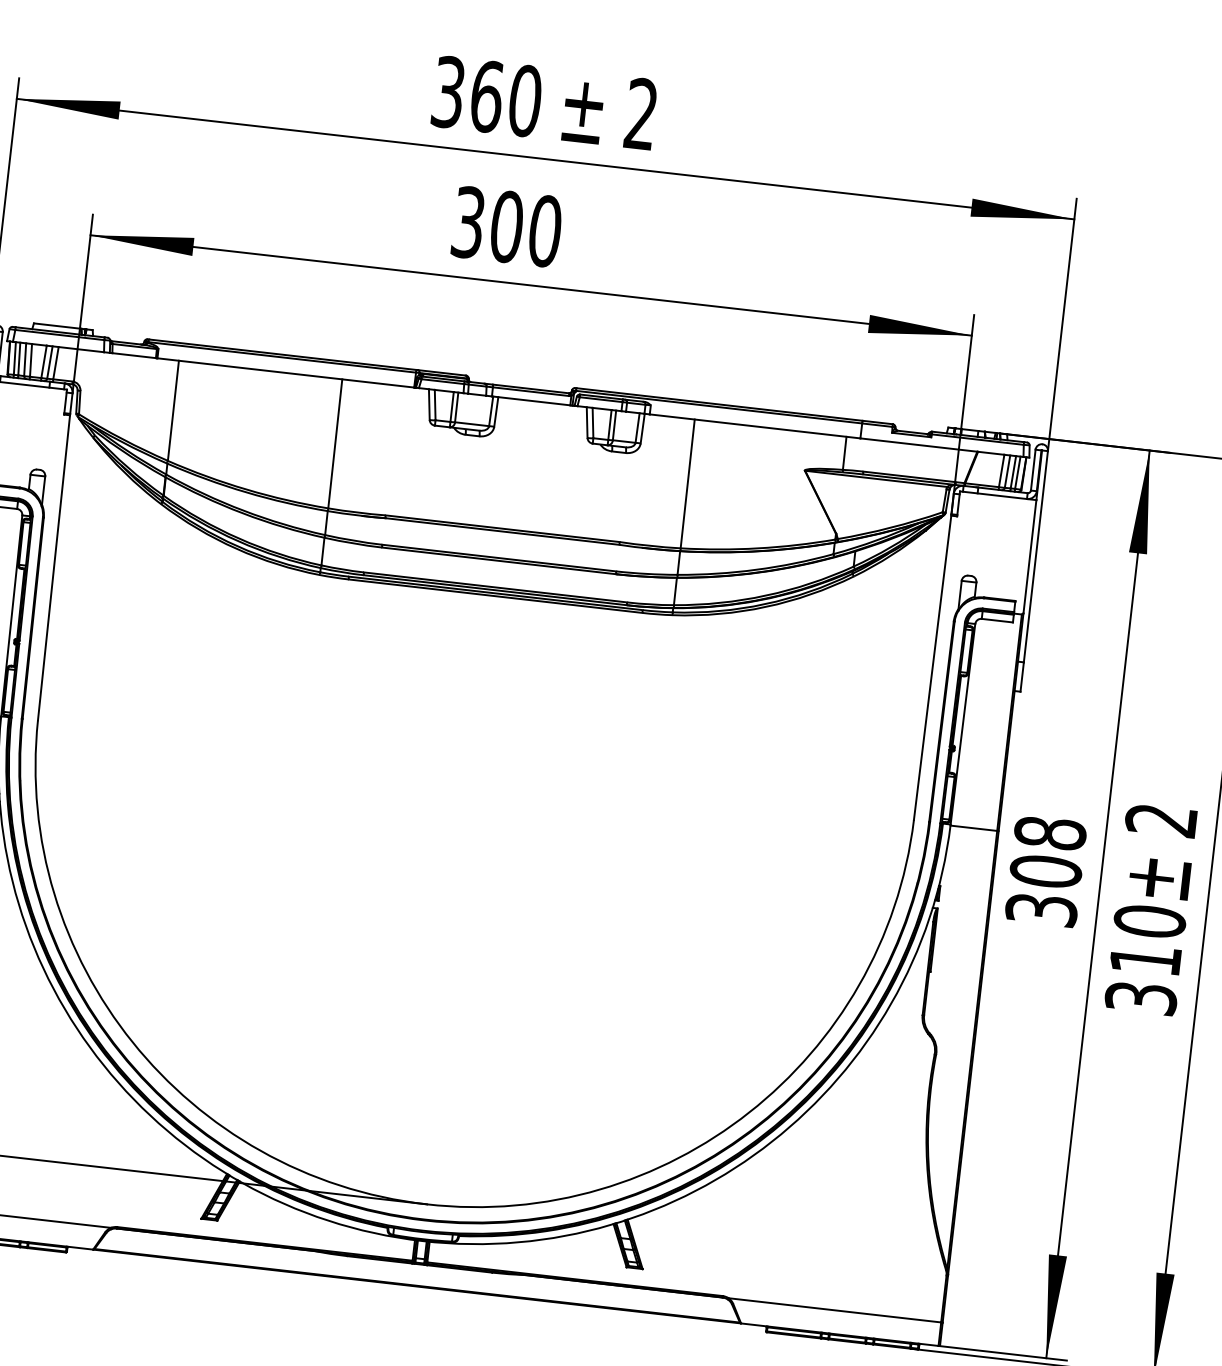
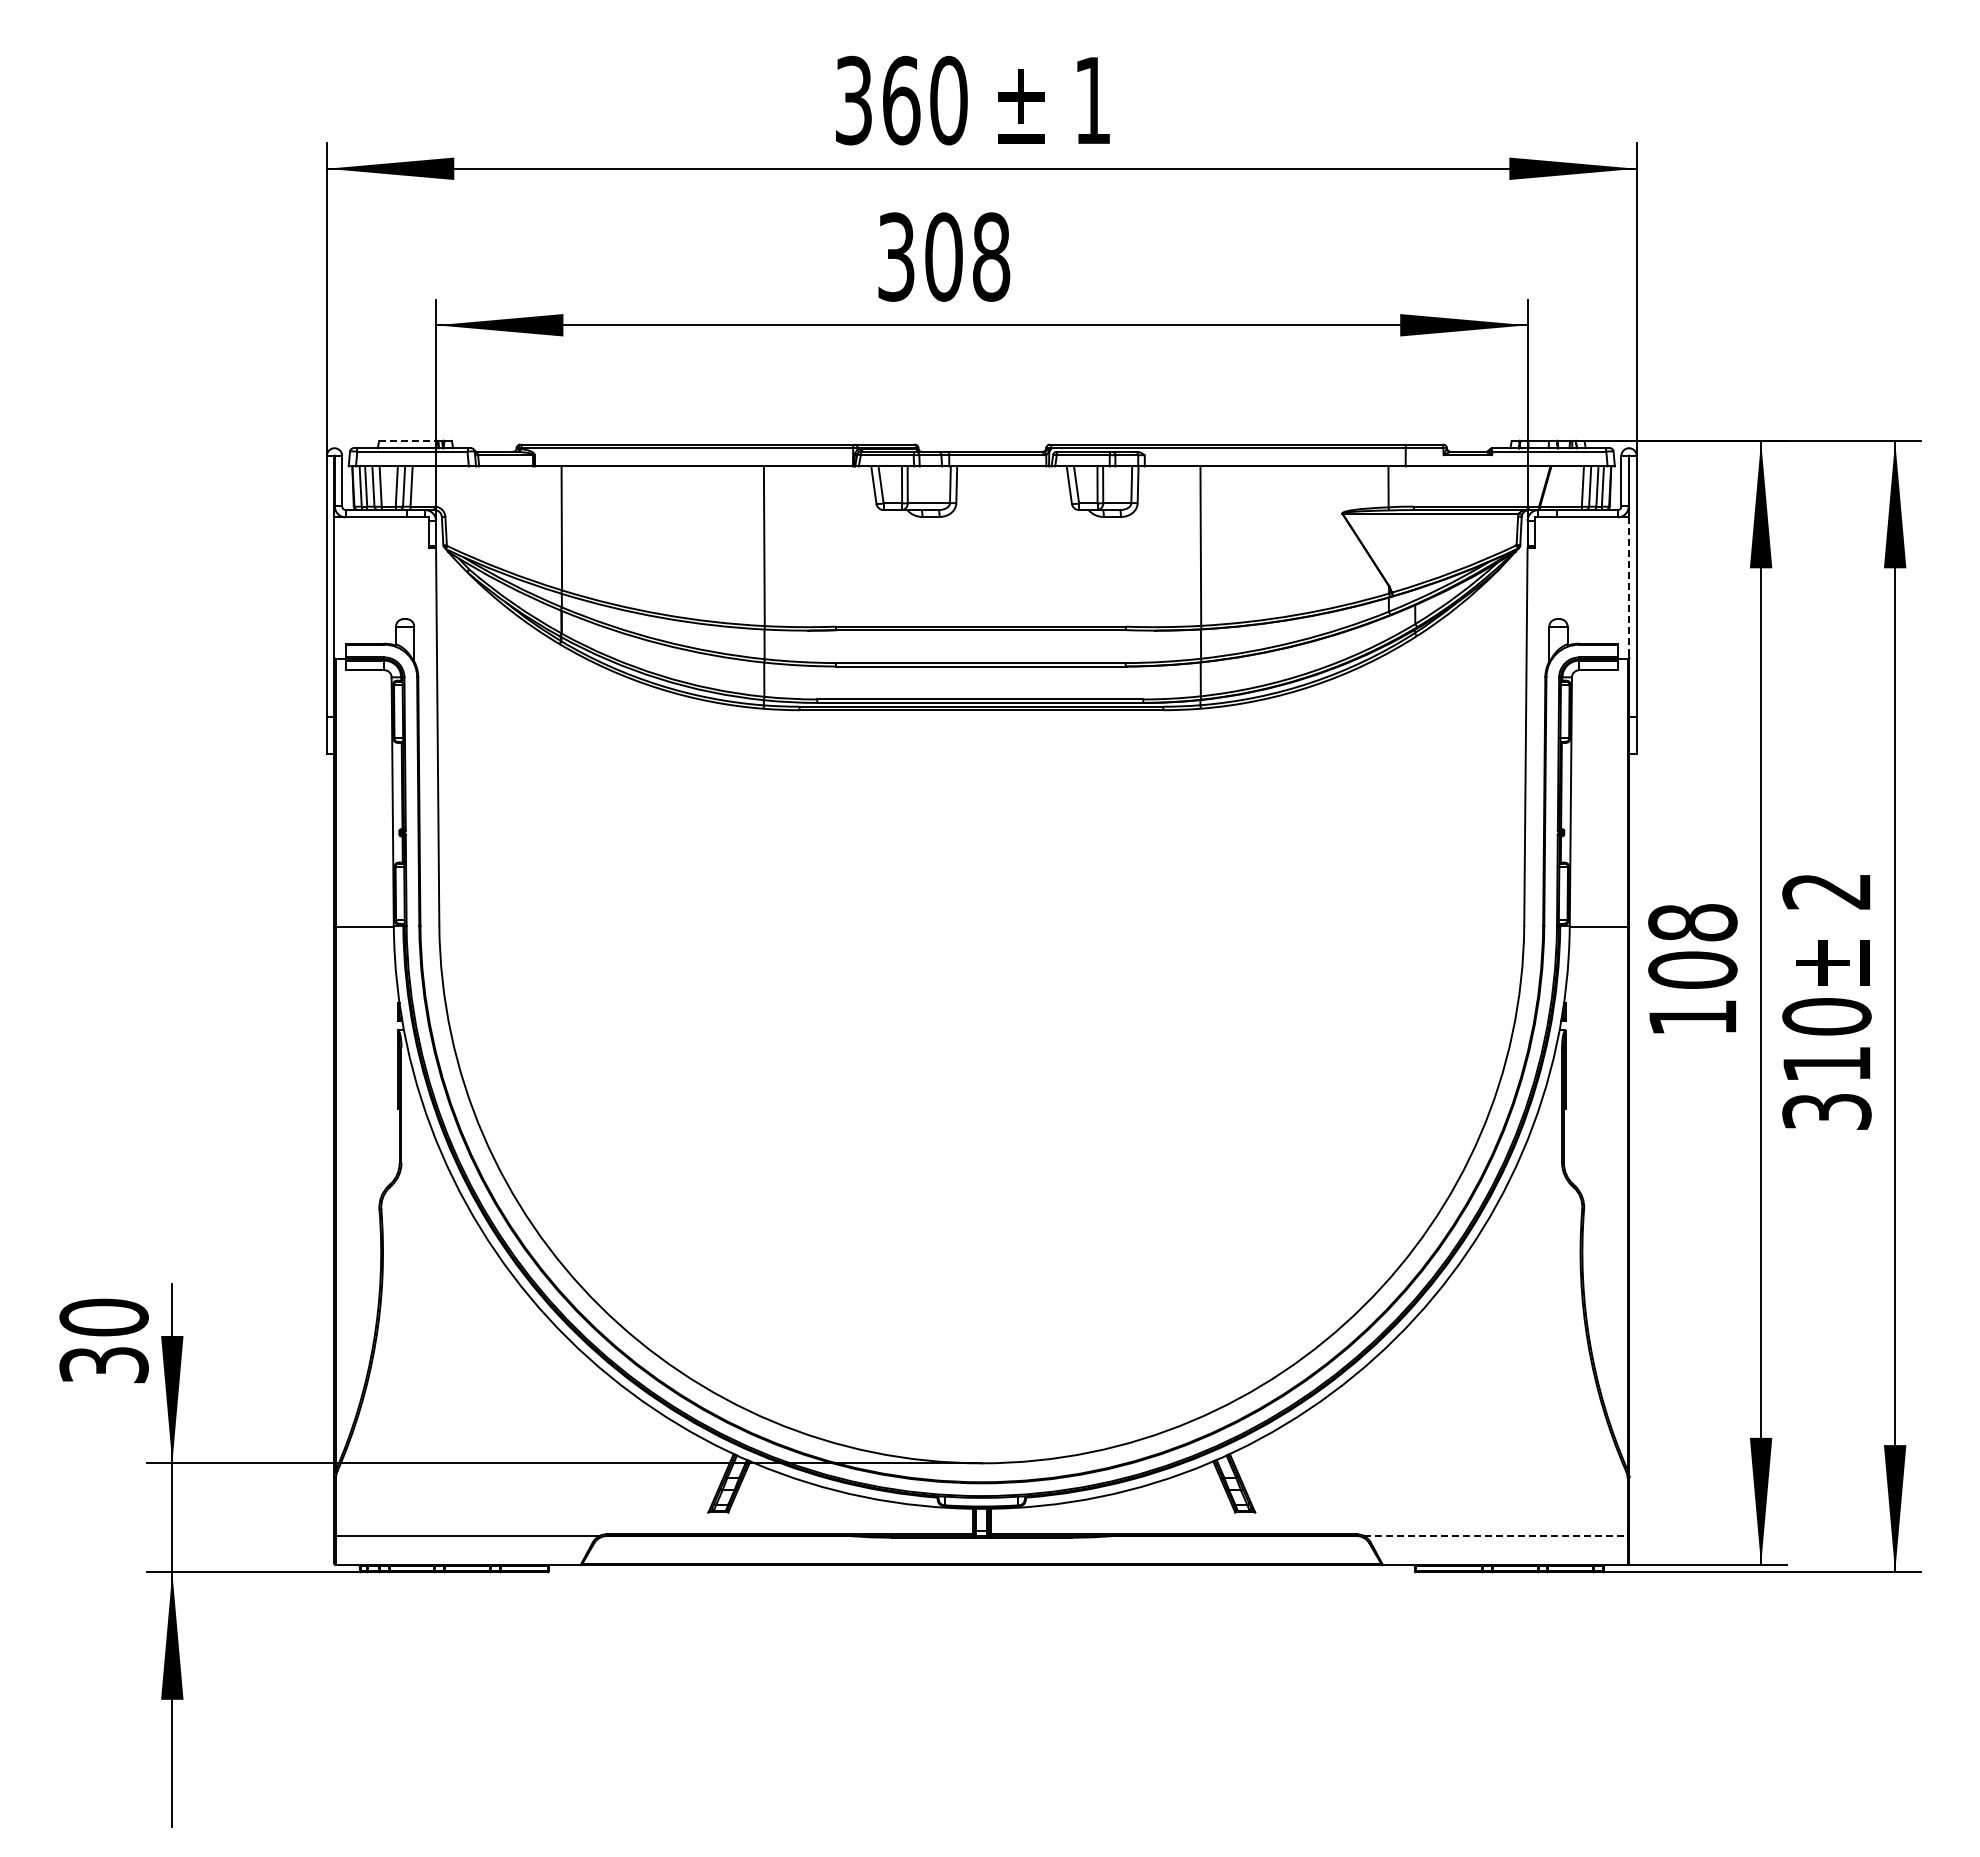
text: (640, 113) -> (1091, 99), 2 -> 1
text: (545, 230) -> (991, 256), 300 -> 308
line: (57, 325) -> (408, 440), solid -> dashed
line: (1030, 556) -> (1629, 587), solid -> dashed
text: (1041, 909) -> (1692, 1017), 308 -> 108
line: (834, 1310) -> (1495, 1536), solid -> dashed

